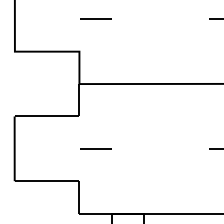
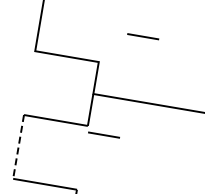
line: (95, 18) -> (142, 35), moved
line: (95, 148) -> (103, 134), moved
line: (14, 149) -> (18, 147), solid -> dashed

